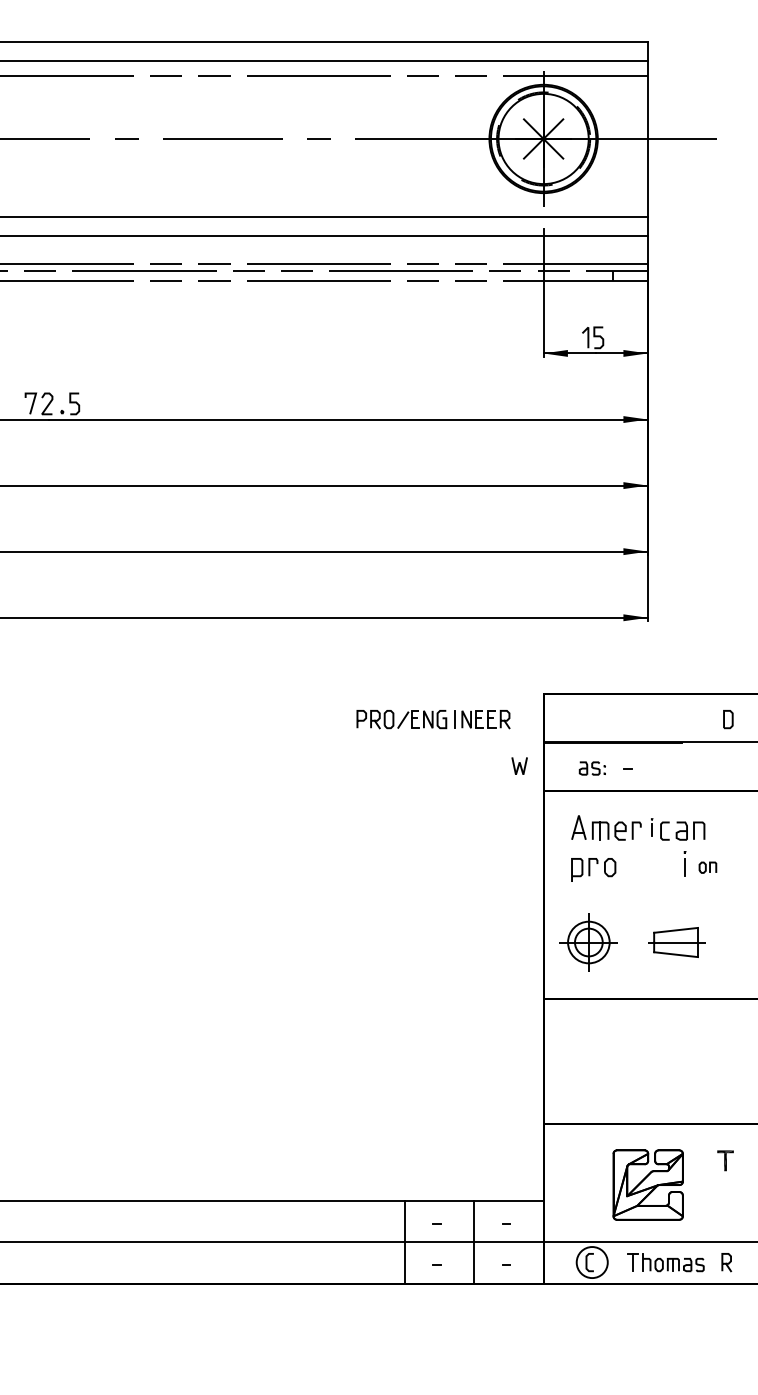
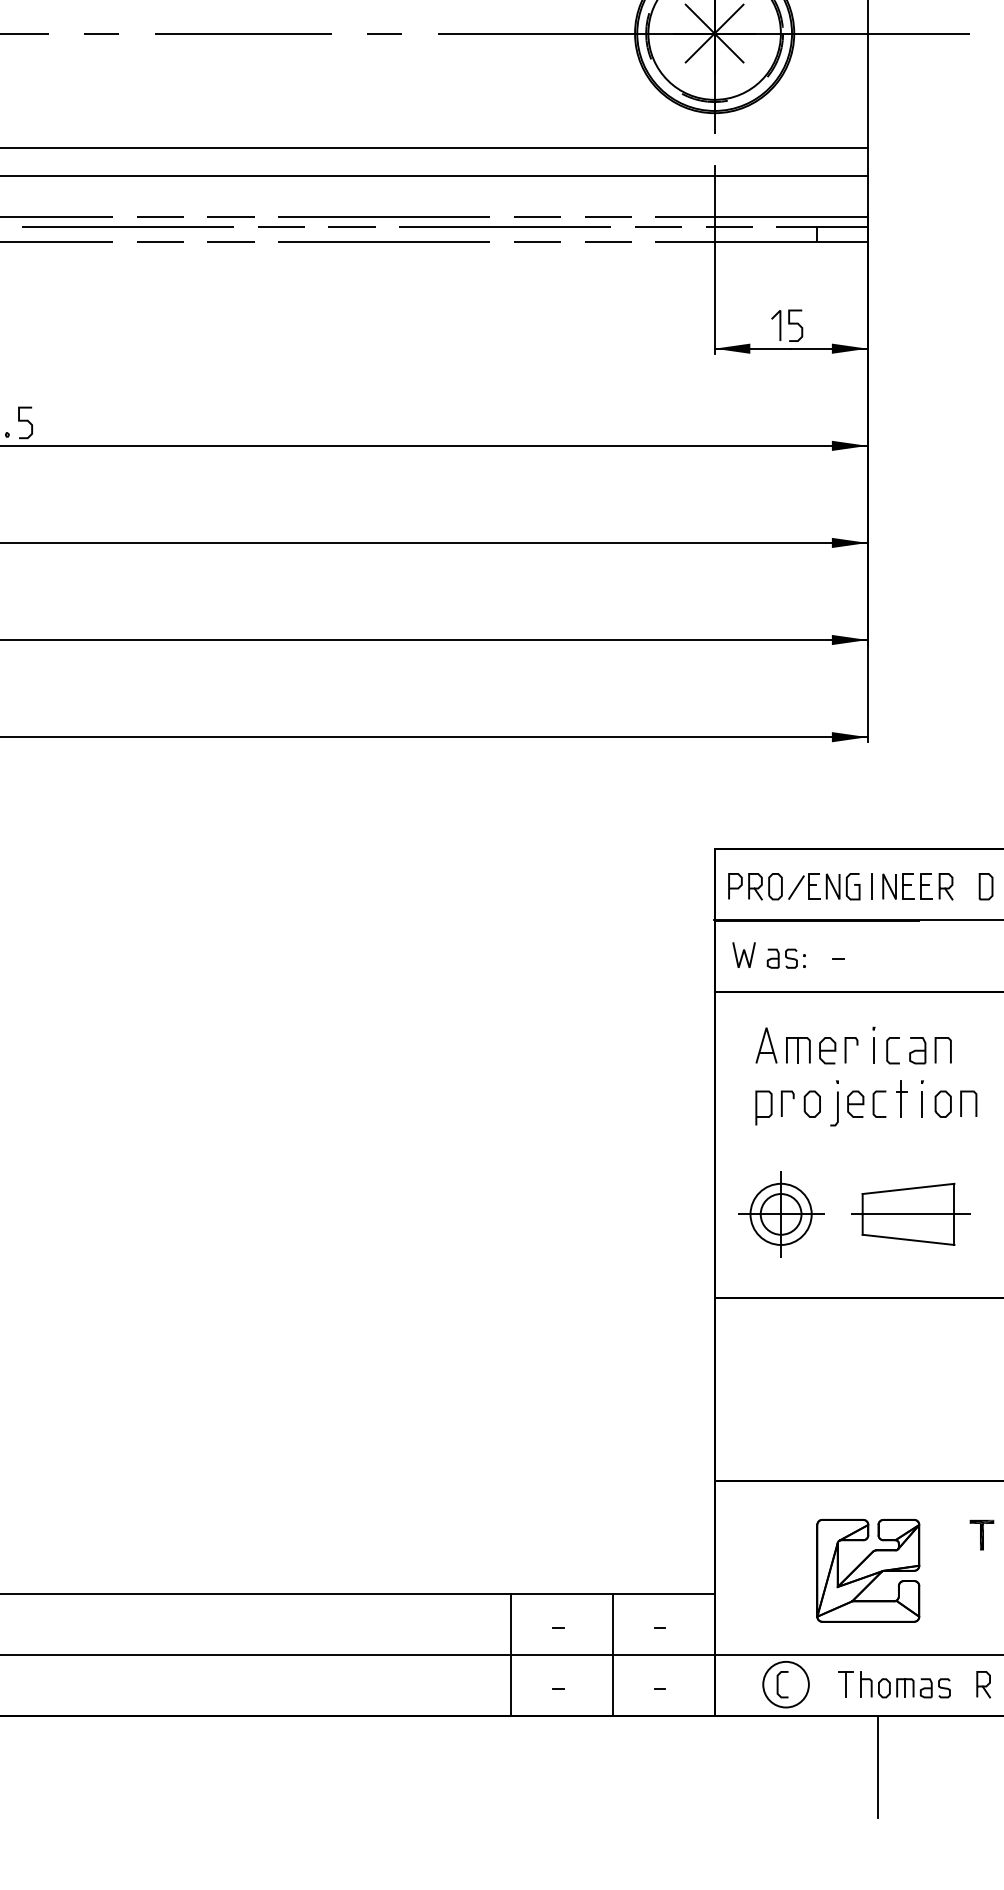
part: (433, 719) -> (840, 886), moved
line: (519, 765) -> (743, 954), moved
part: (651, 827) -> (873, 1045), size x1.43
part: (648, 866) -> (868, 1102), added
part: (707, 867) -> (955, 1104), size x1.67
part: (676, 942) -> (909, 1214), size x1.43
line: (654, 1318) -> (877, 1766), added

